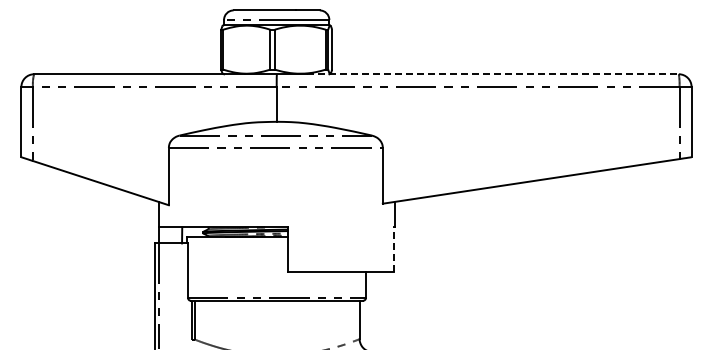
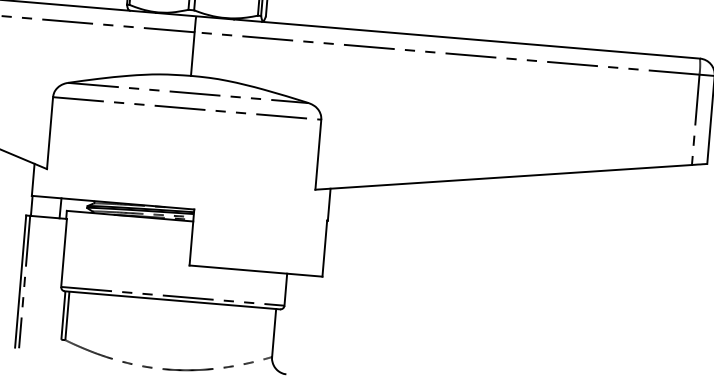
line: (492, 74) -> (466, 39), dashed -> solid
line: (394, 249) -> (325, 248), dashed -> solid

